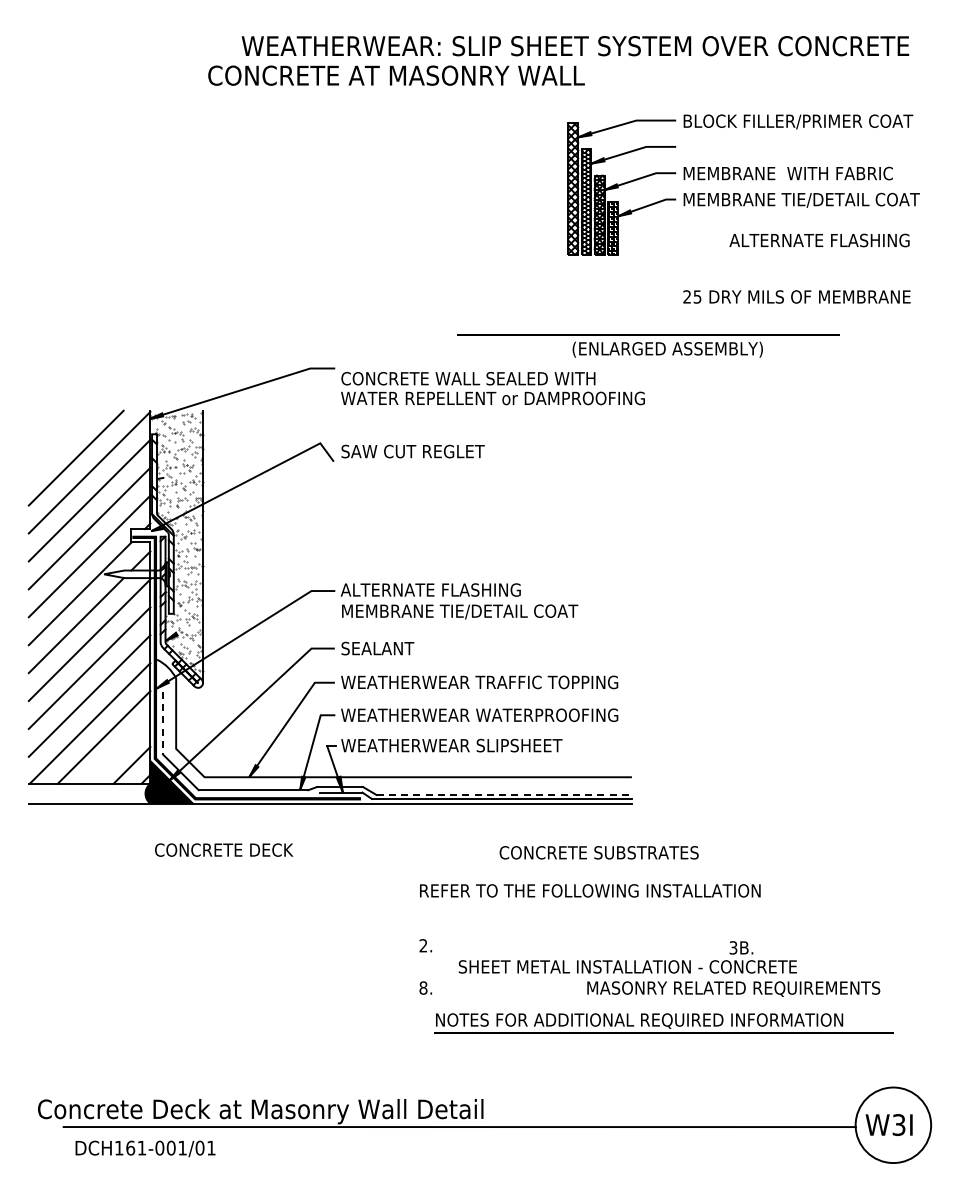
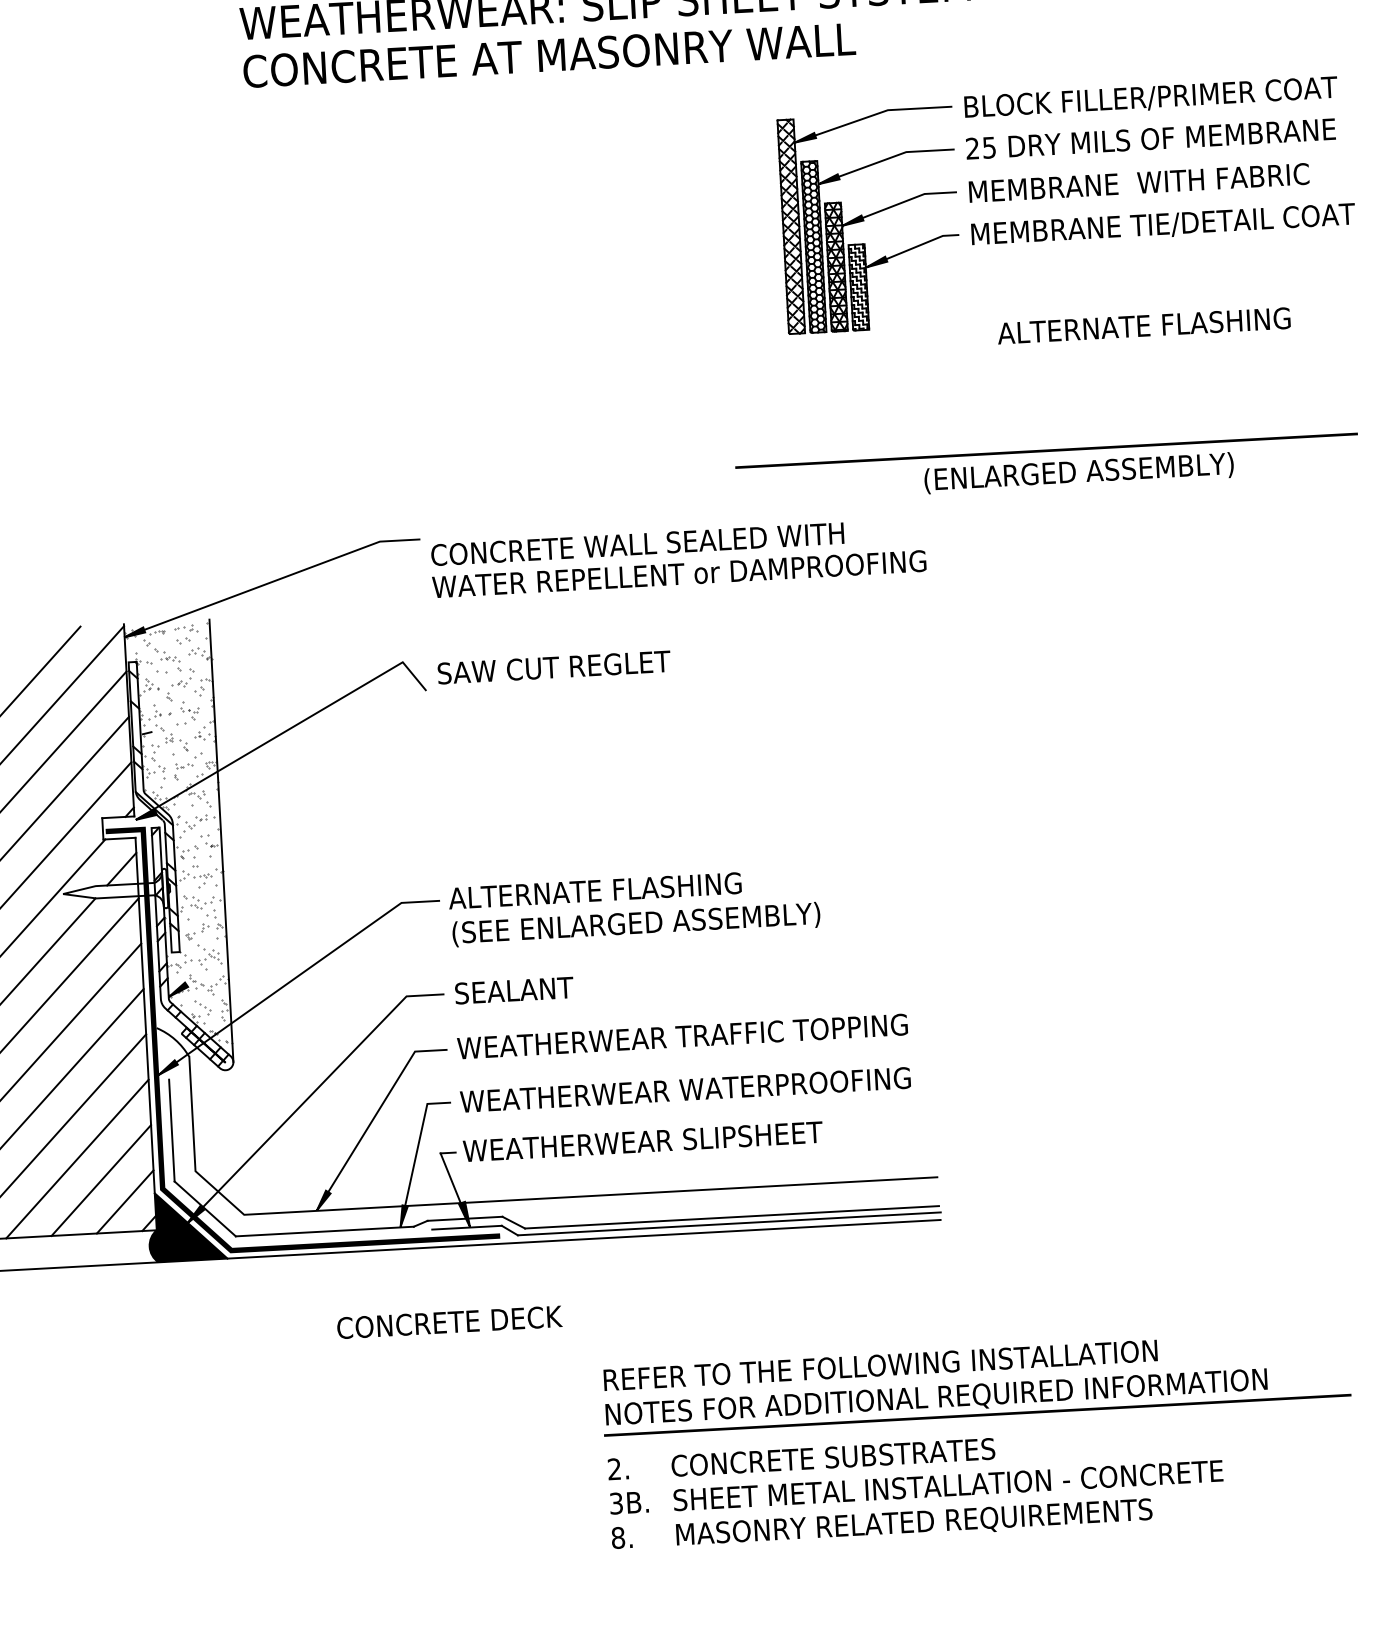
text: (396, 75) -> (549, 55), moved
text: (819, 240) -> (1143, 325), moved
text: (796, 296) -> (1150, 138), moved
text: (648, 345) -> (1047, 467), moved
text: (459, 612) -> (643, 924), MEMBRANE TIE/DETAIL COAT -> (SEE ENLARGED ASSEMBLY)
line: (163, 723) -> (172, 1131), dashed -> solid
line: (117, 751) -> (100, 1180), added
line: (504, 794) -> (732, 1216), dashed -> solid
text: (224, 849) -> (450, 1321), moved
text: (598, 852) -> (832, 1457), moved
text: (741, 947) -> (629, 1502), moved
text: (733, 988) -> (913, 1522), moved
text: (663, 1023) -> (975, 1400), moved

